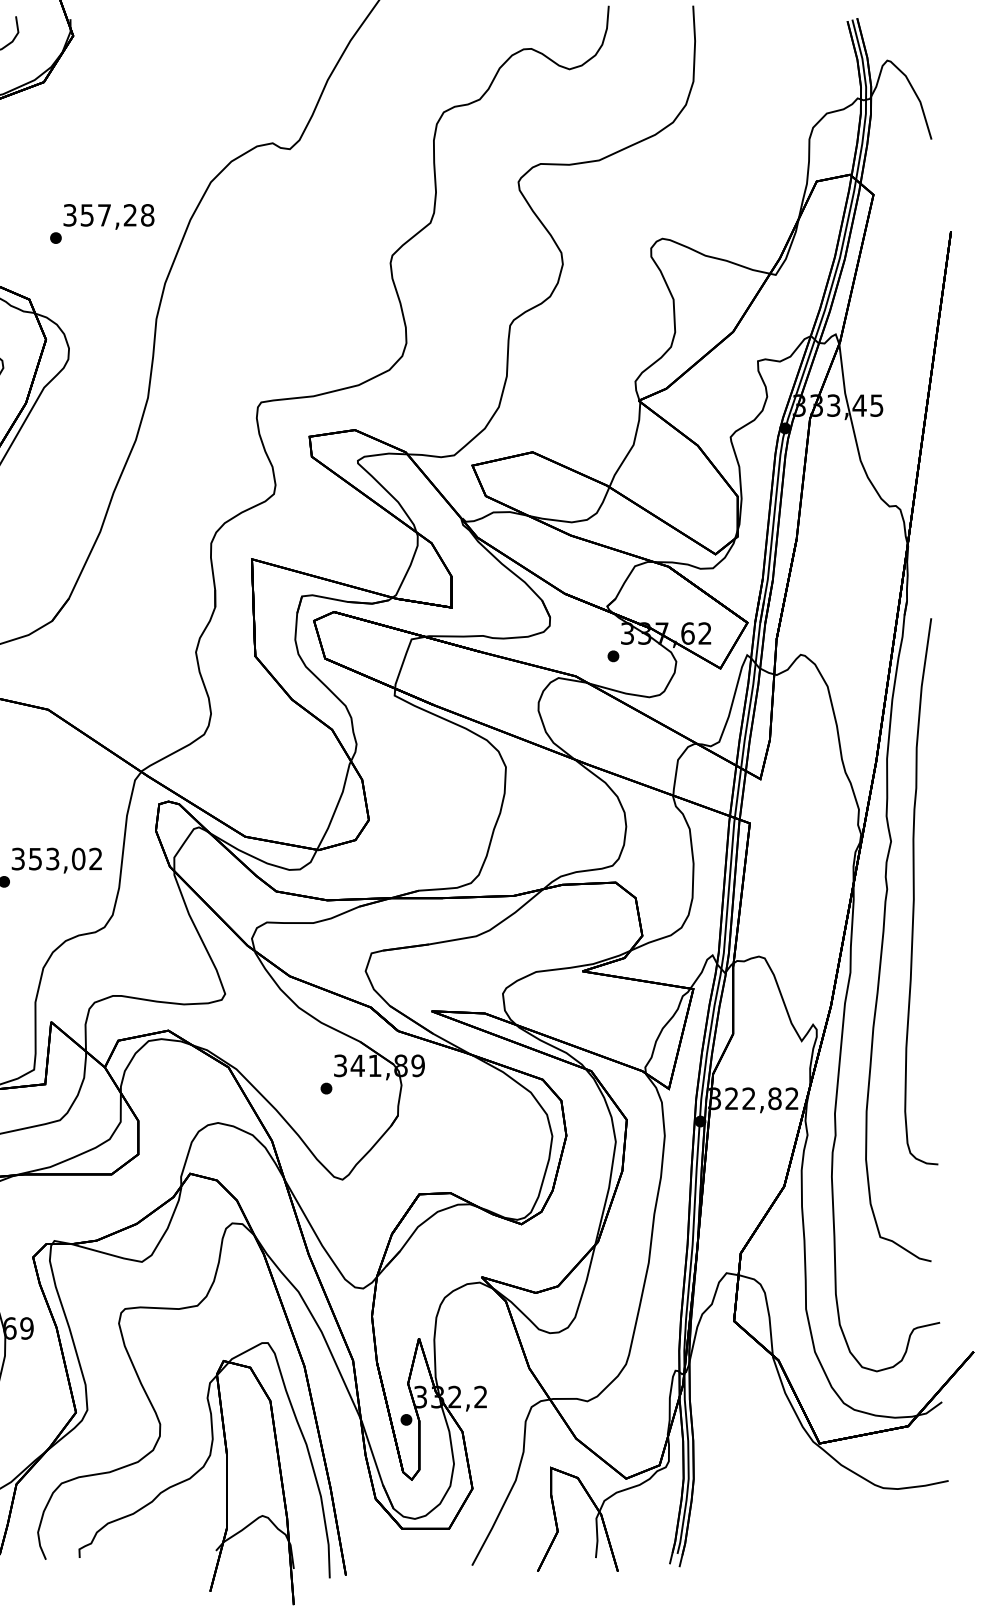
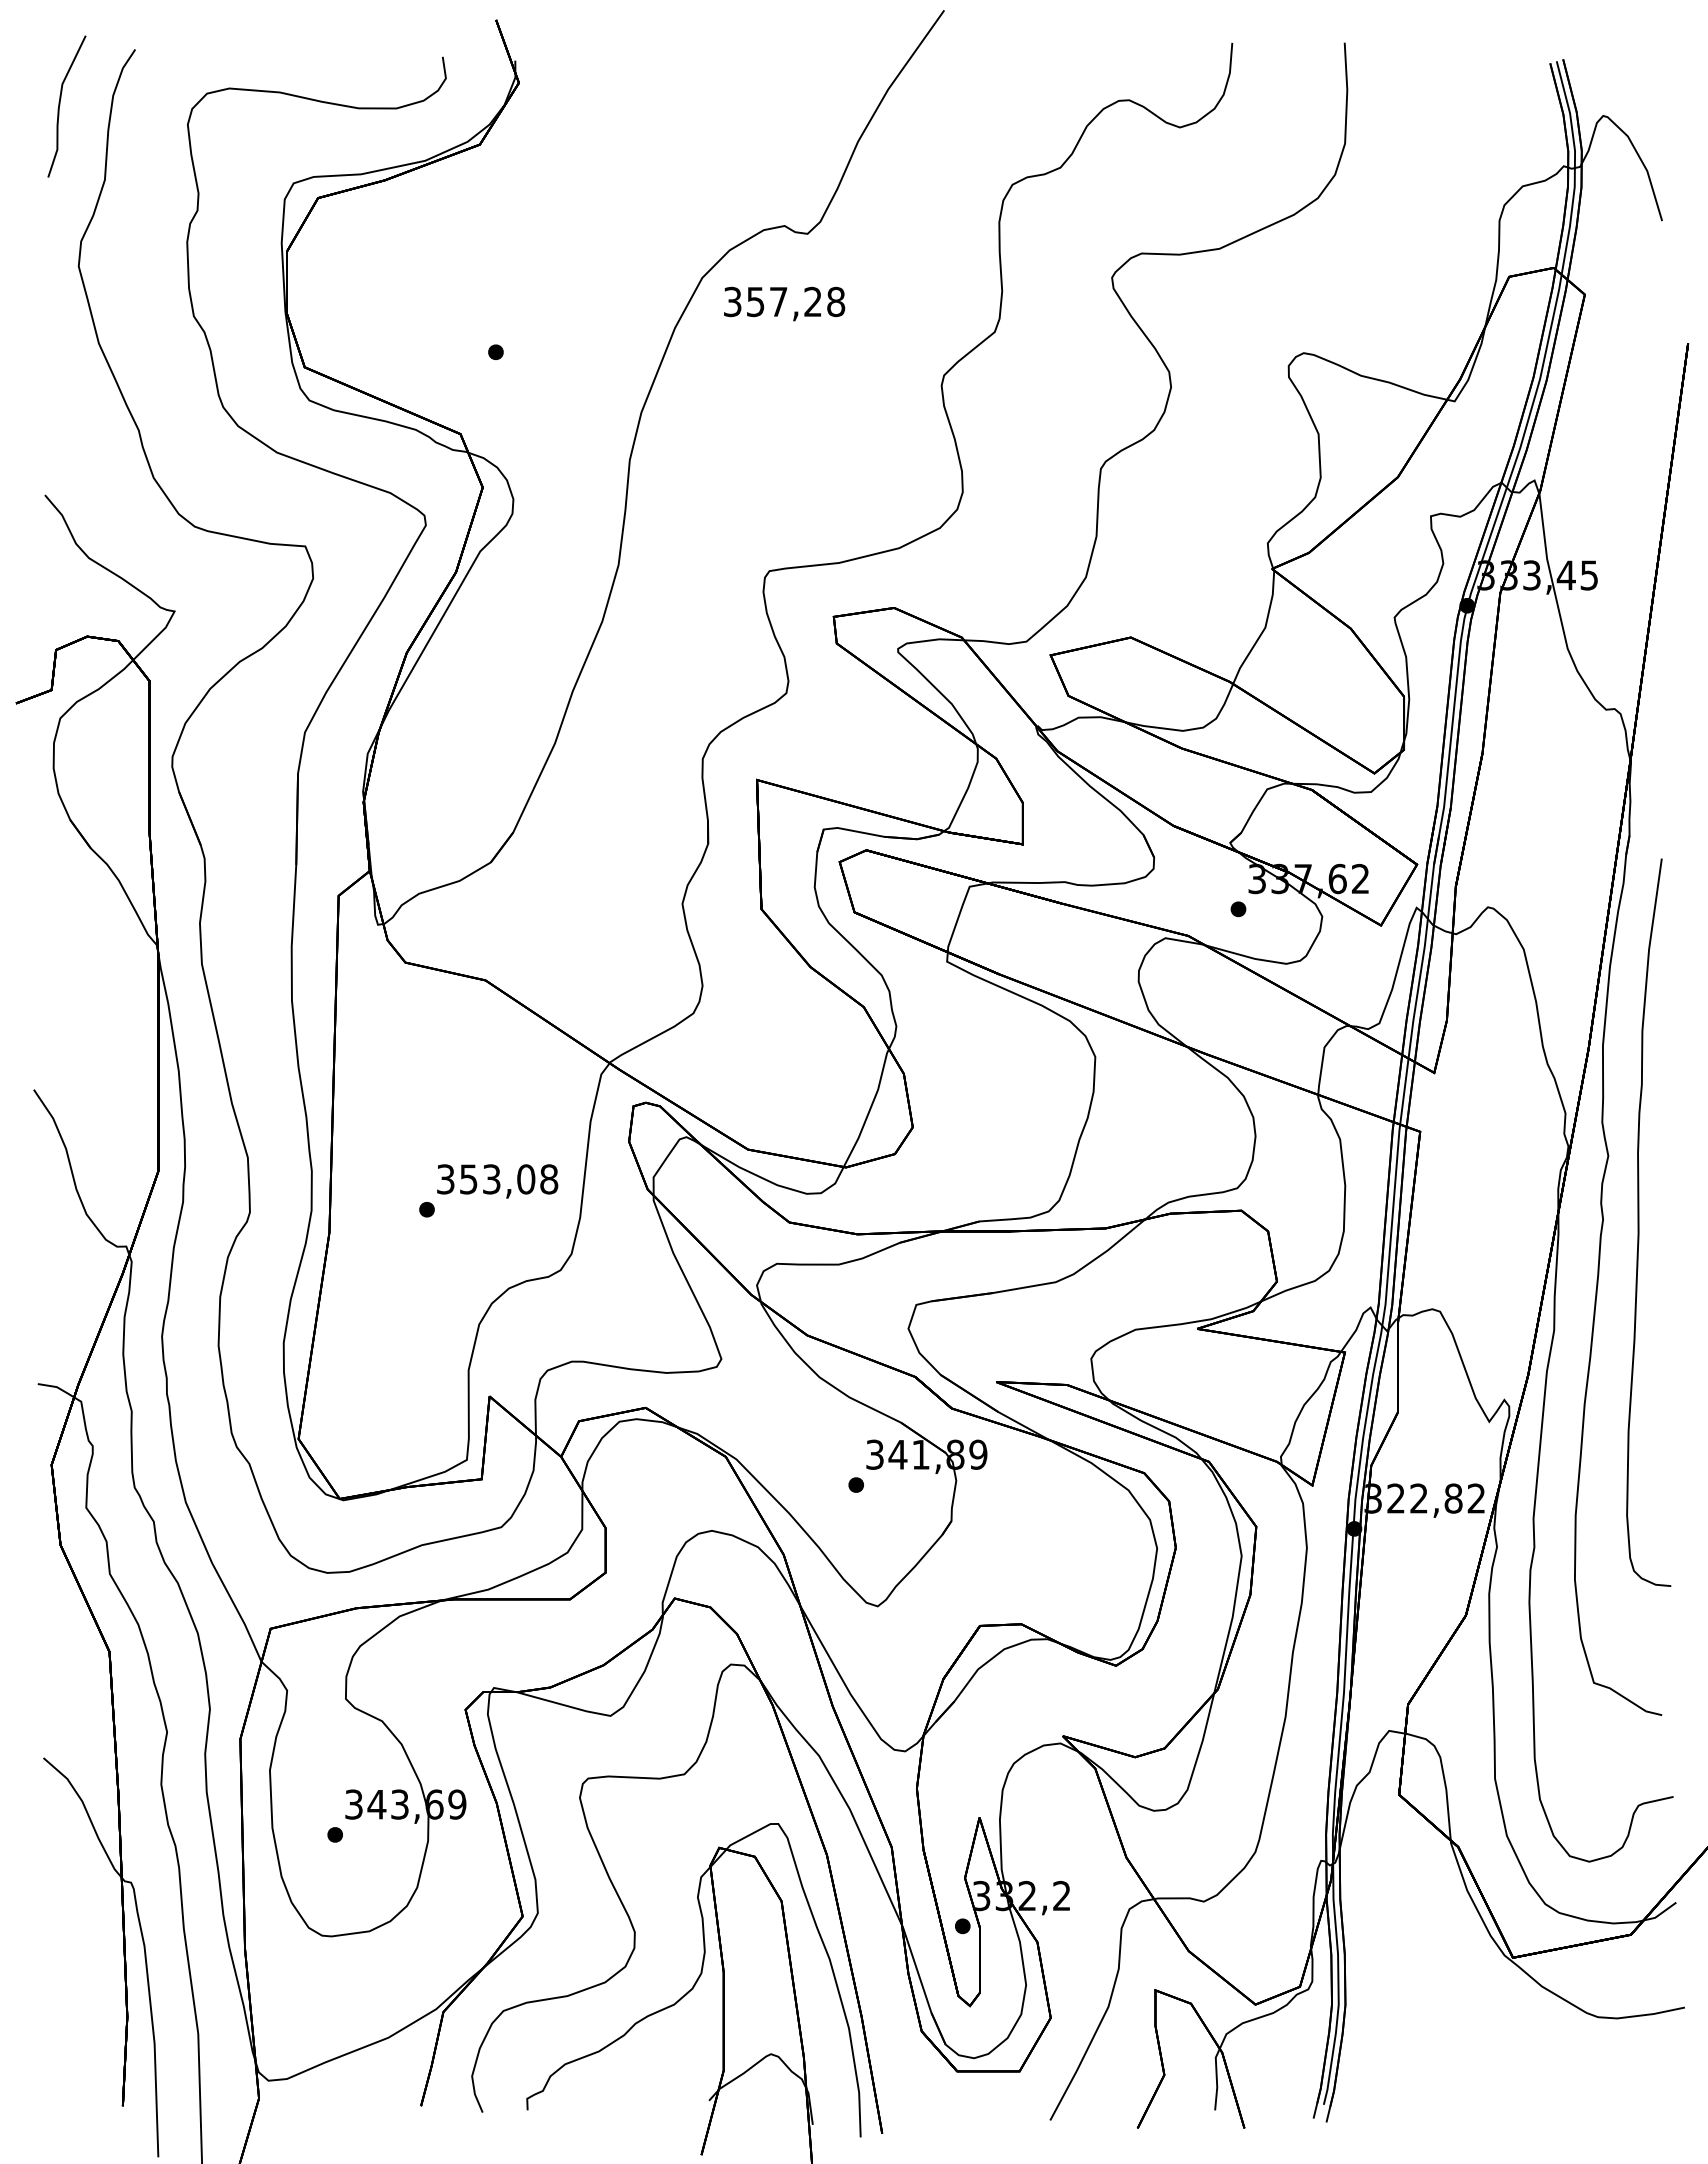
text: (108, 216) -> (784, 303), moved
text: (96, 859) -> (549, 1179), 353,02 -> 353,08

